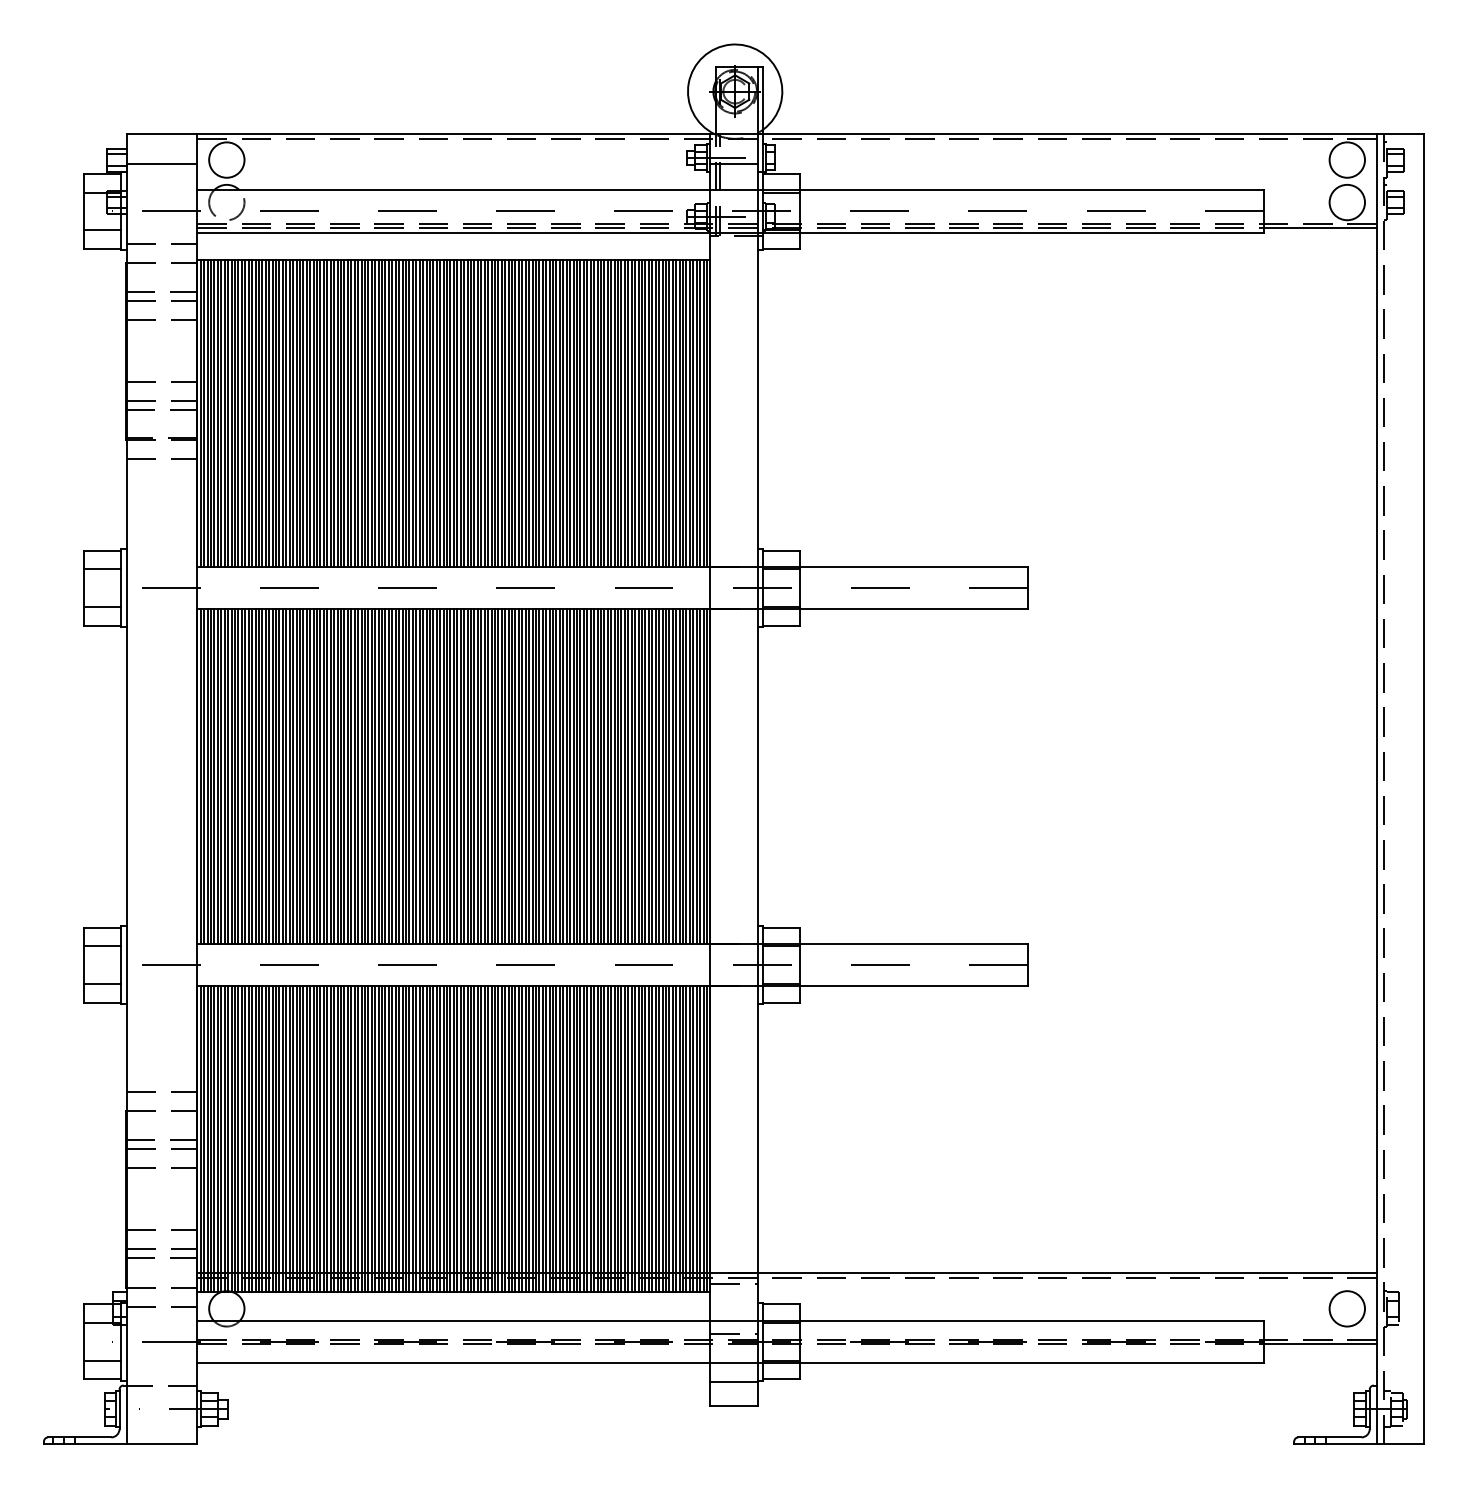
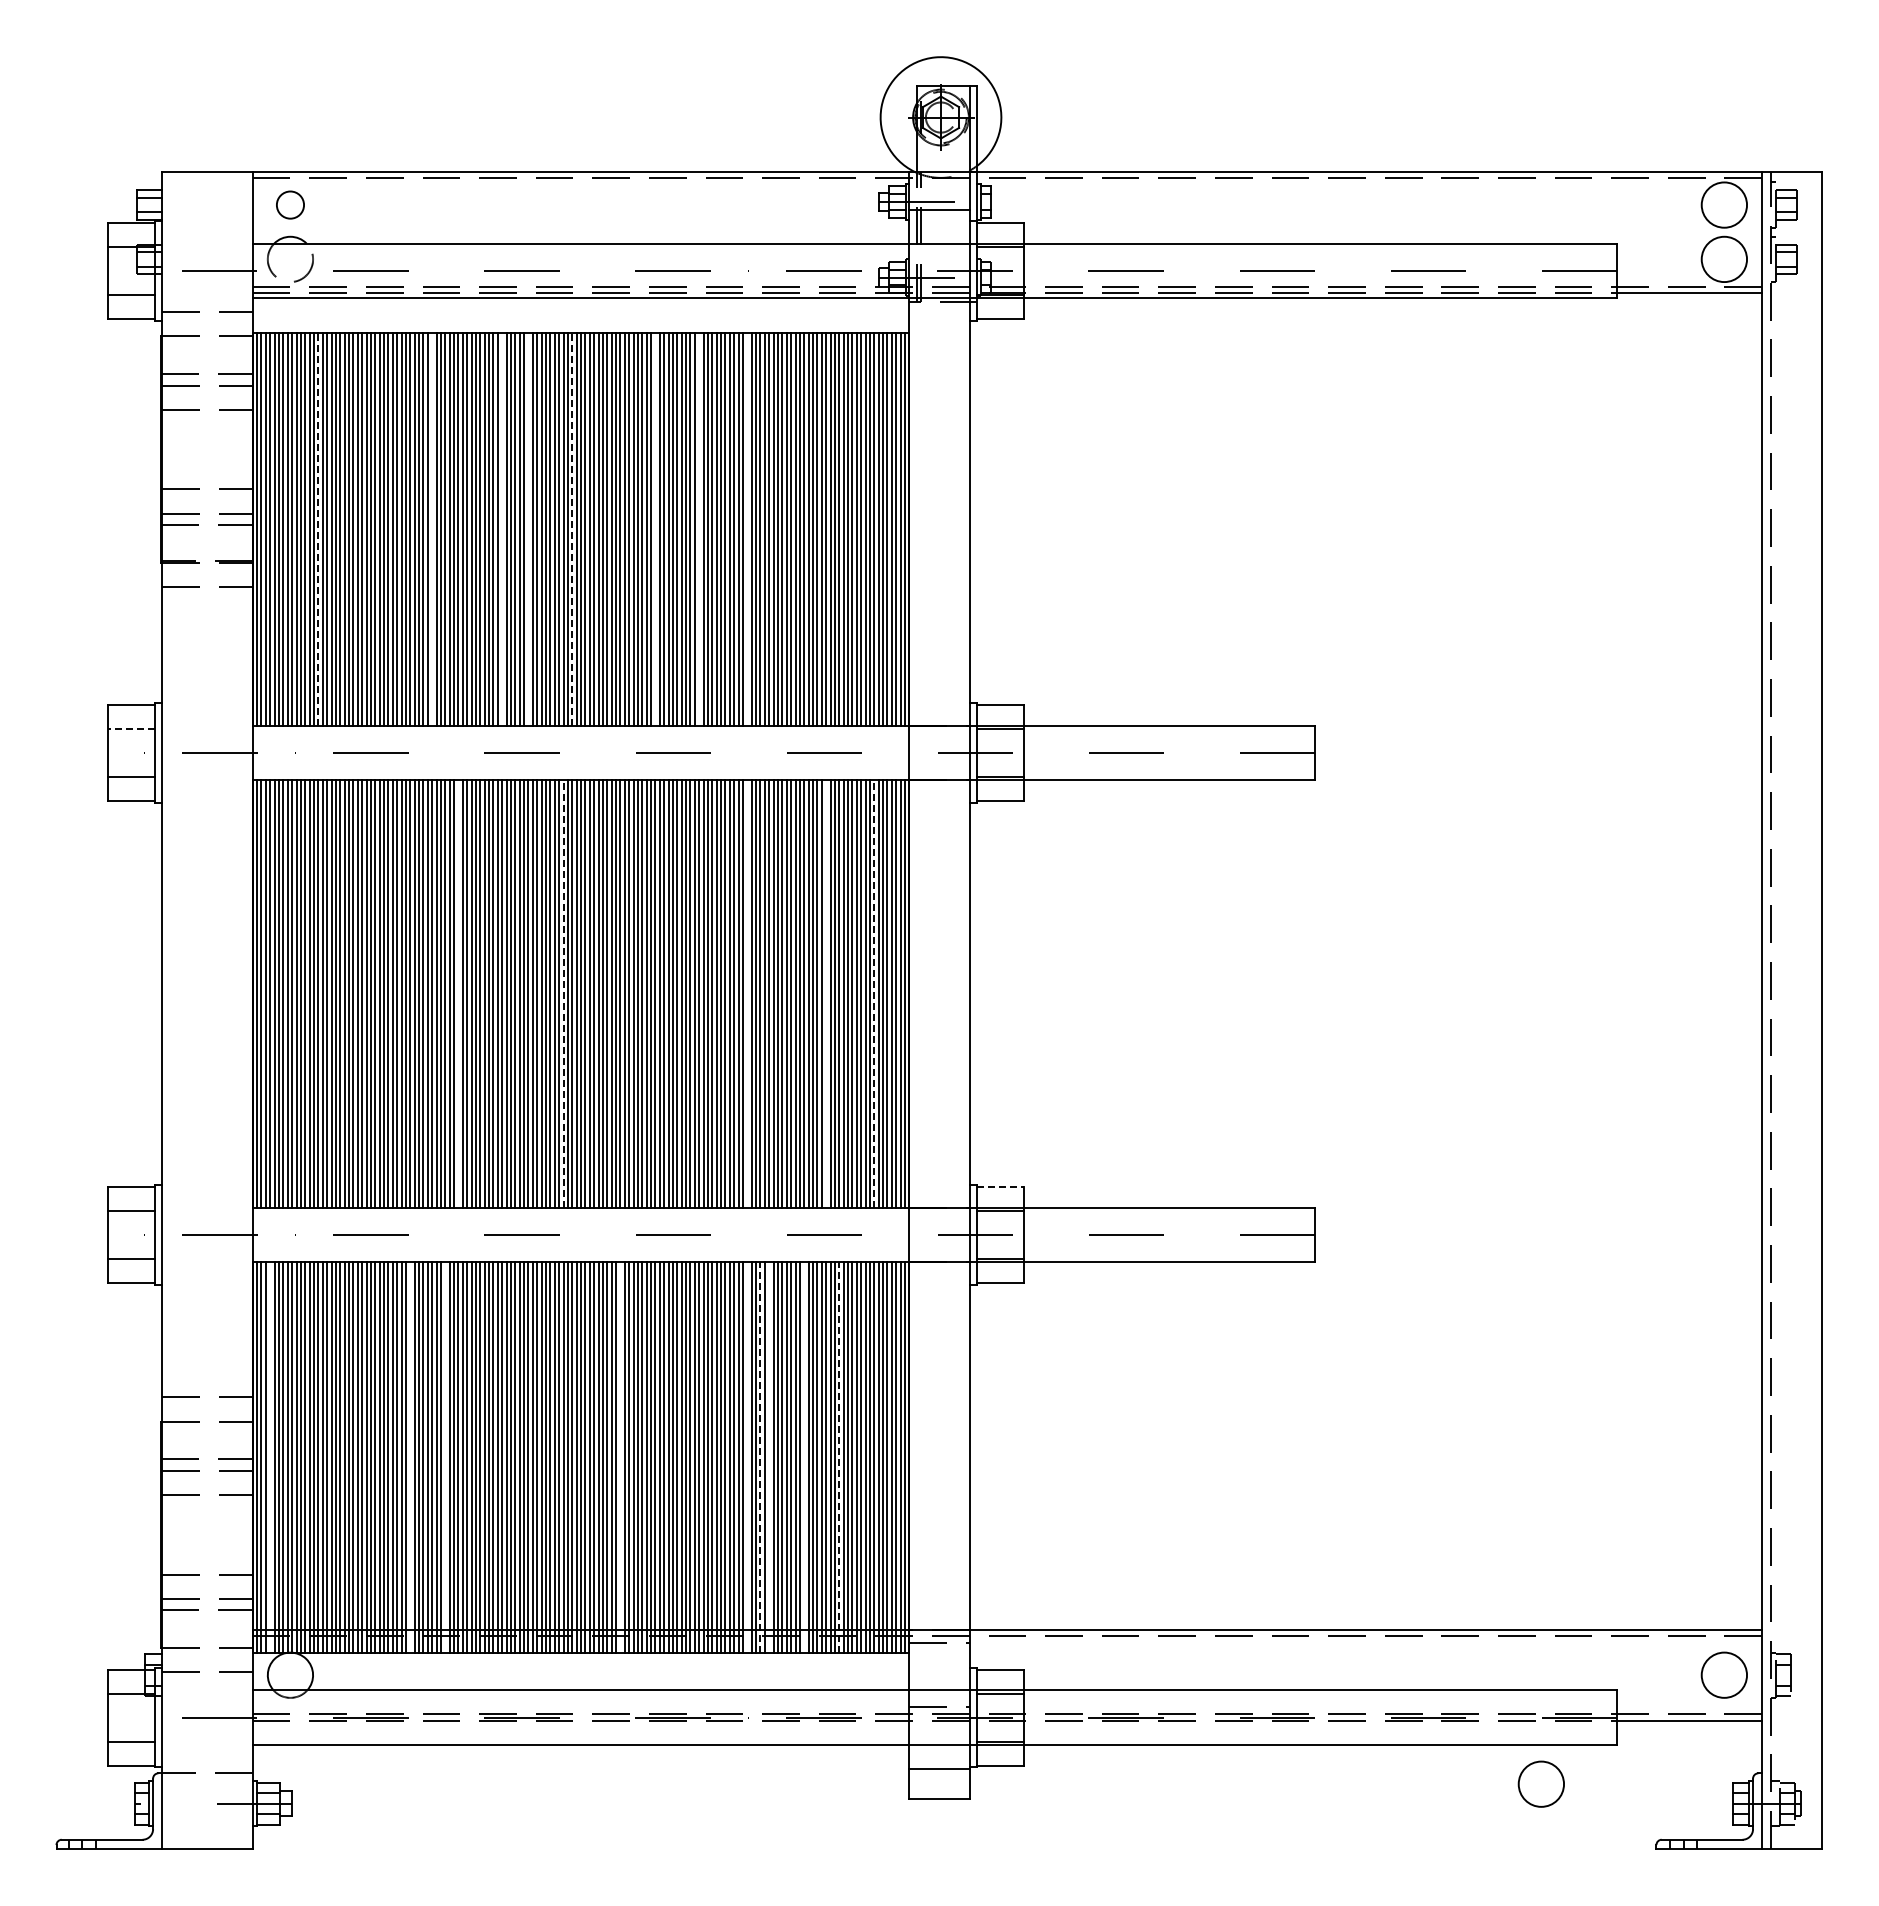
circle: (226, 159) -> (290, 204), size x0.6
line: (162, 163) -> (207, 209), removed
line: (337, 412) -> (432, 528), removed
line: (392, 412) -> (502, 528), removed
line: (412, 412) -> (528, 528), removed
line: (512, 412) -> (655, 528), removed
line: (546, 412) -> (699, 528), removed
line: (583, 412) -> (747, 528), removed
line: (248, 413) -> (318, 529), solid -> dashed
line: (447, 413) -> (572, 529), solid -> dashed
line: (101, 569) -> (130, 729), solid -> dashed
line: (358, 776) -> (458, 994), removed
line: (440, 776) -> (563, 994), solid -> dashed
line: (583, 776) -> (747, 994), removed
line: (645, 776) -> (826, 994), removed
line: (683, 776) -> (874, 994), solid -> dashed
line: (782, 927) -> (1001, 1187), solid -> dashed
line: (211, 1138) -> (270, 1457), removed
line: (320, 1138) -> (410, 1457), removed
line: (347, 1138) -> (445, 1457), removed
line: (484, 1138) -> (620, 1457), removed
line: (583, 1138) -> (747, 1457), removed
line: (594, 1138) -> (760, 1457), solid -> dashed
line: (601, 1138) -> (769, 1457), removed
line: (628, 1138) -> (804, 1457), removed
line: (655, 1138) -> (839, 1457), solid -> dashed
circle: (1203, 1393) -> (1540, 1783), added

